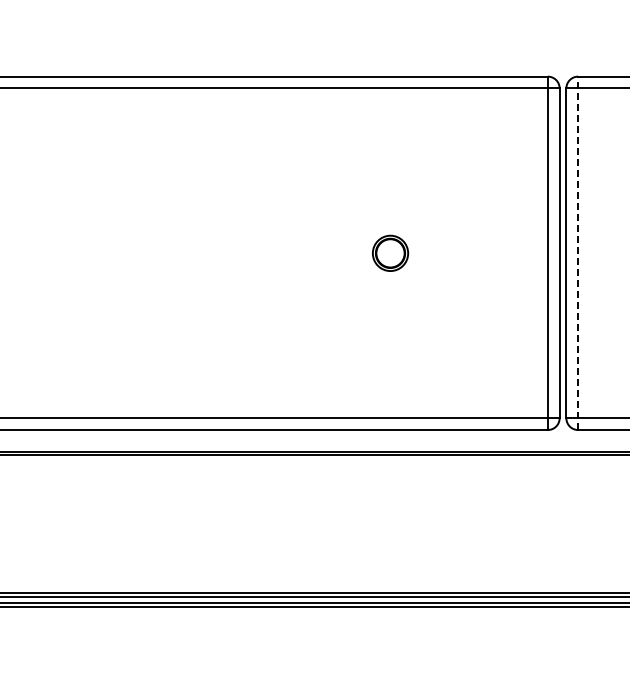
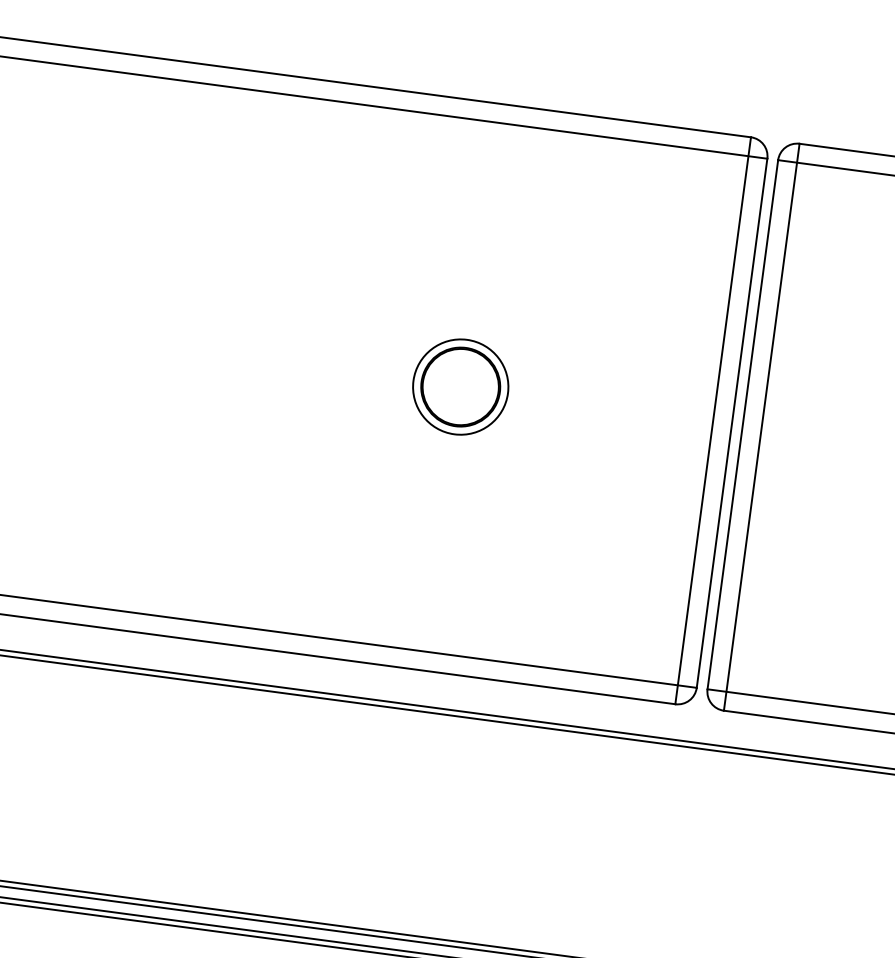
part: (390, 253) -> (460, 387), size x1.67
line: (578, 253) -> (762, 427), dashed -> solid

